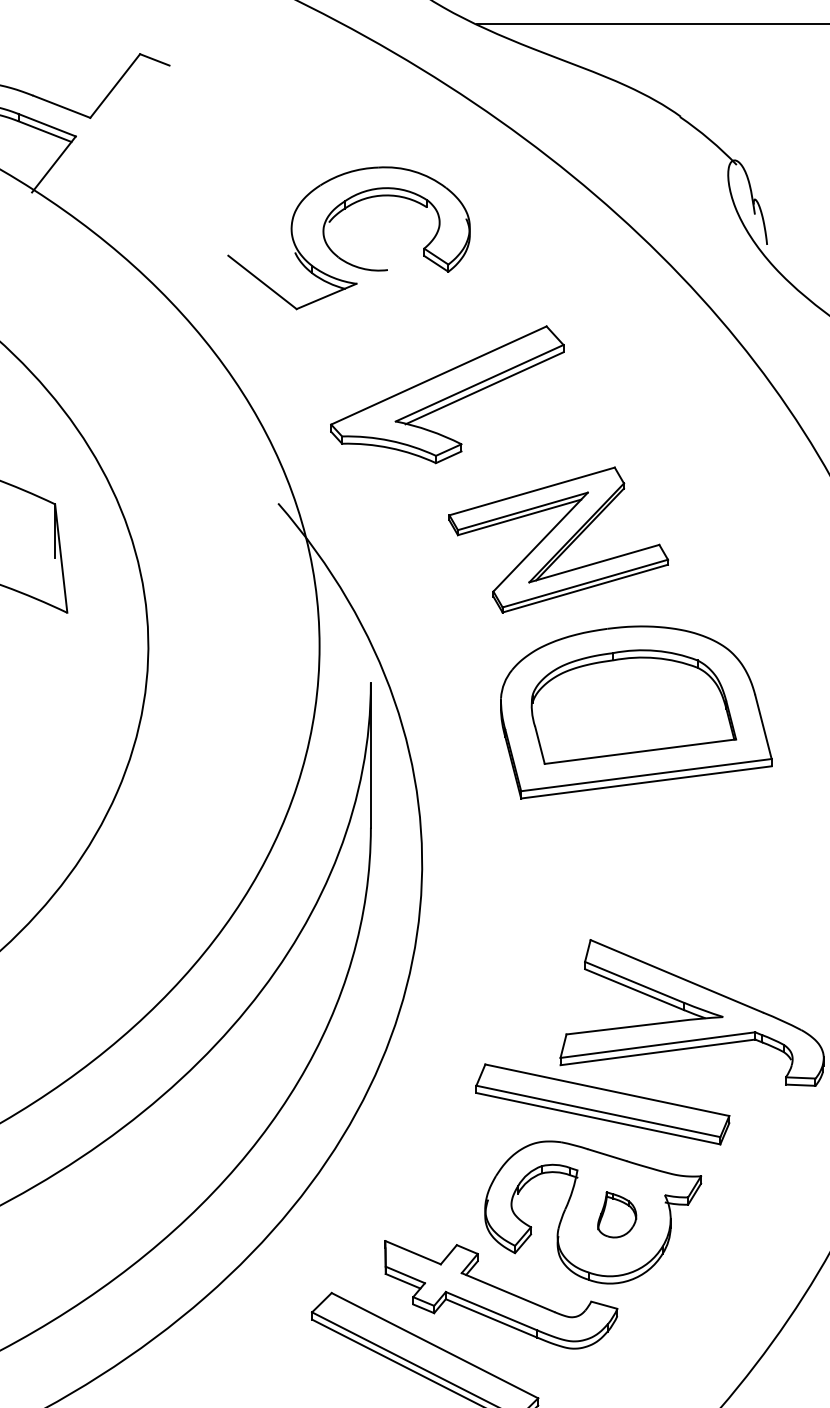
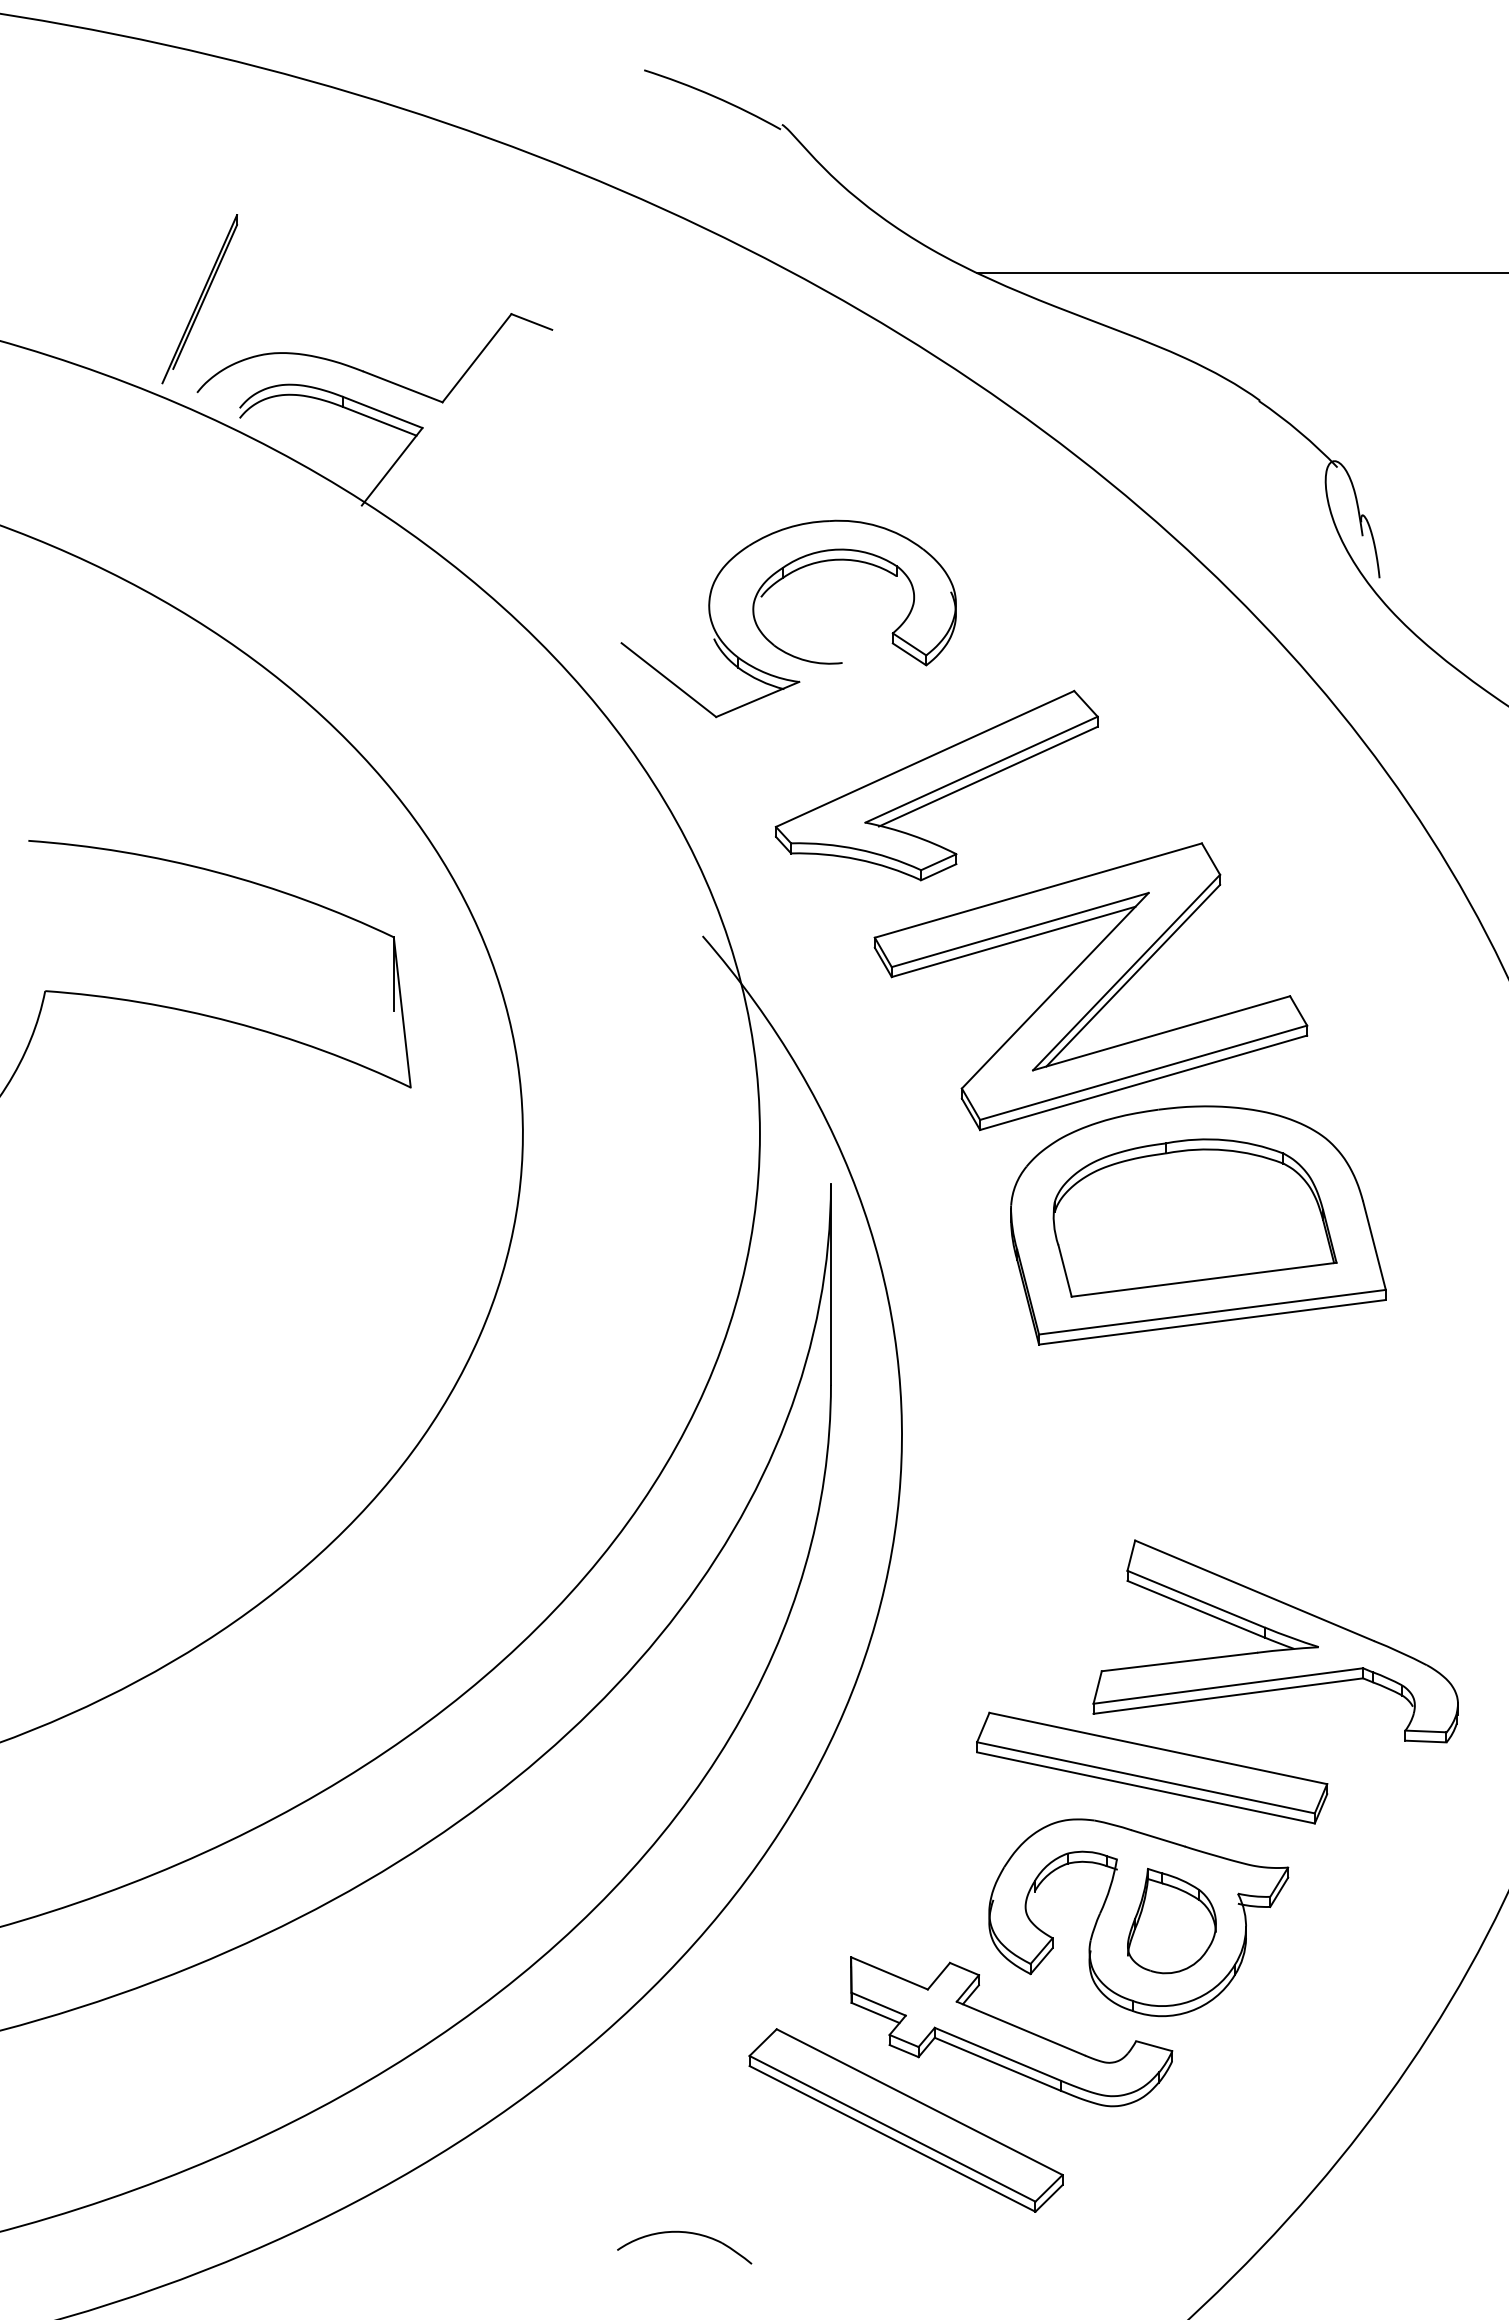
part: (335, 253) -> (770, 640), moved
part: (558, 539) -> (1090, 986), size x1.43
part: (616, 1214) -> (1171, 1920), size x1.67

